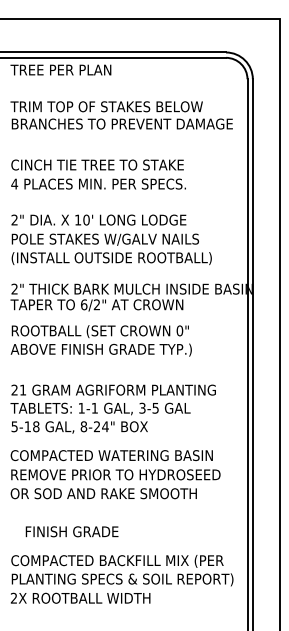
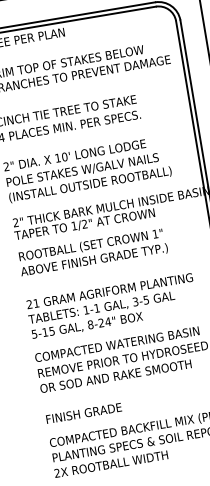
text: (84, 304) -> (74, 225), 6/2" -> 1/2"
text: (179, 330) -> (155, 233), 0" -> 1"
text: (36, 426) -> (52, 331), 5-18 -> 5-15
text: (71, 531) -> (83, 413), moved

